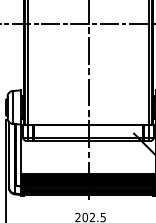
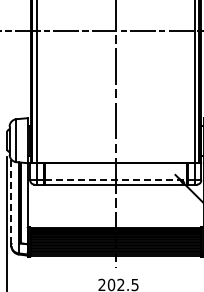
line: (89, 137) -> (116, 180), solid -> dashed
line: (8, 153) -> (11, 201), solid -> dashed

